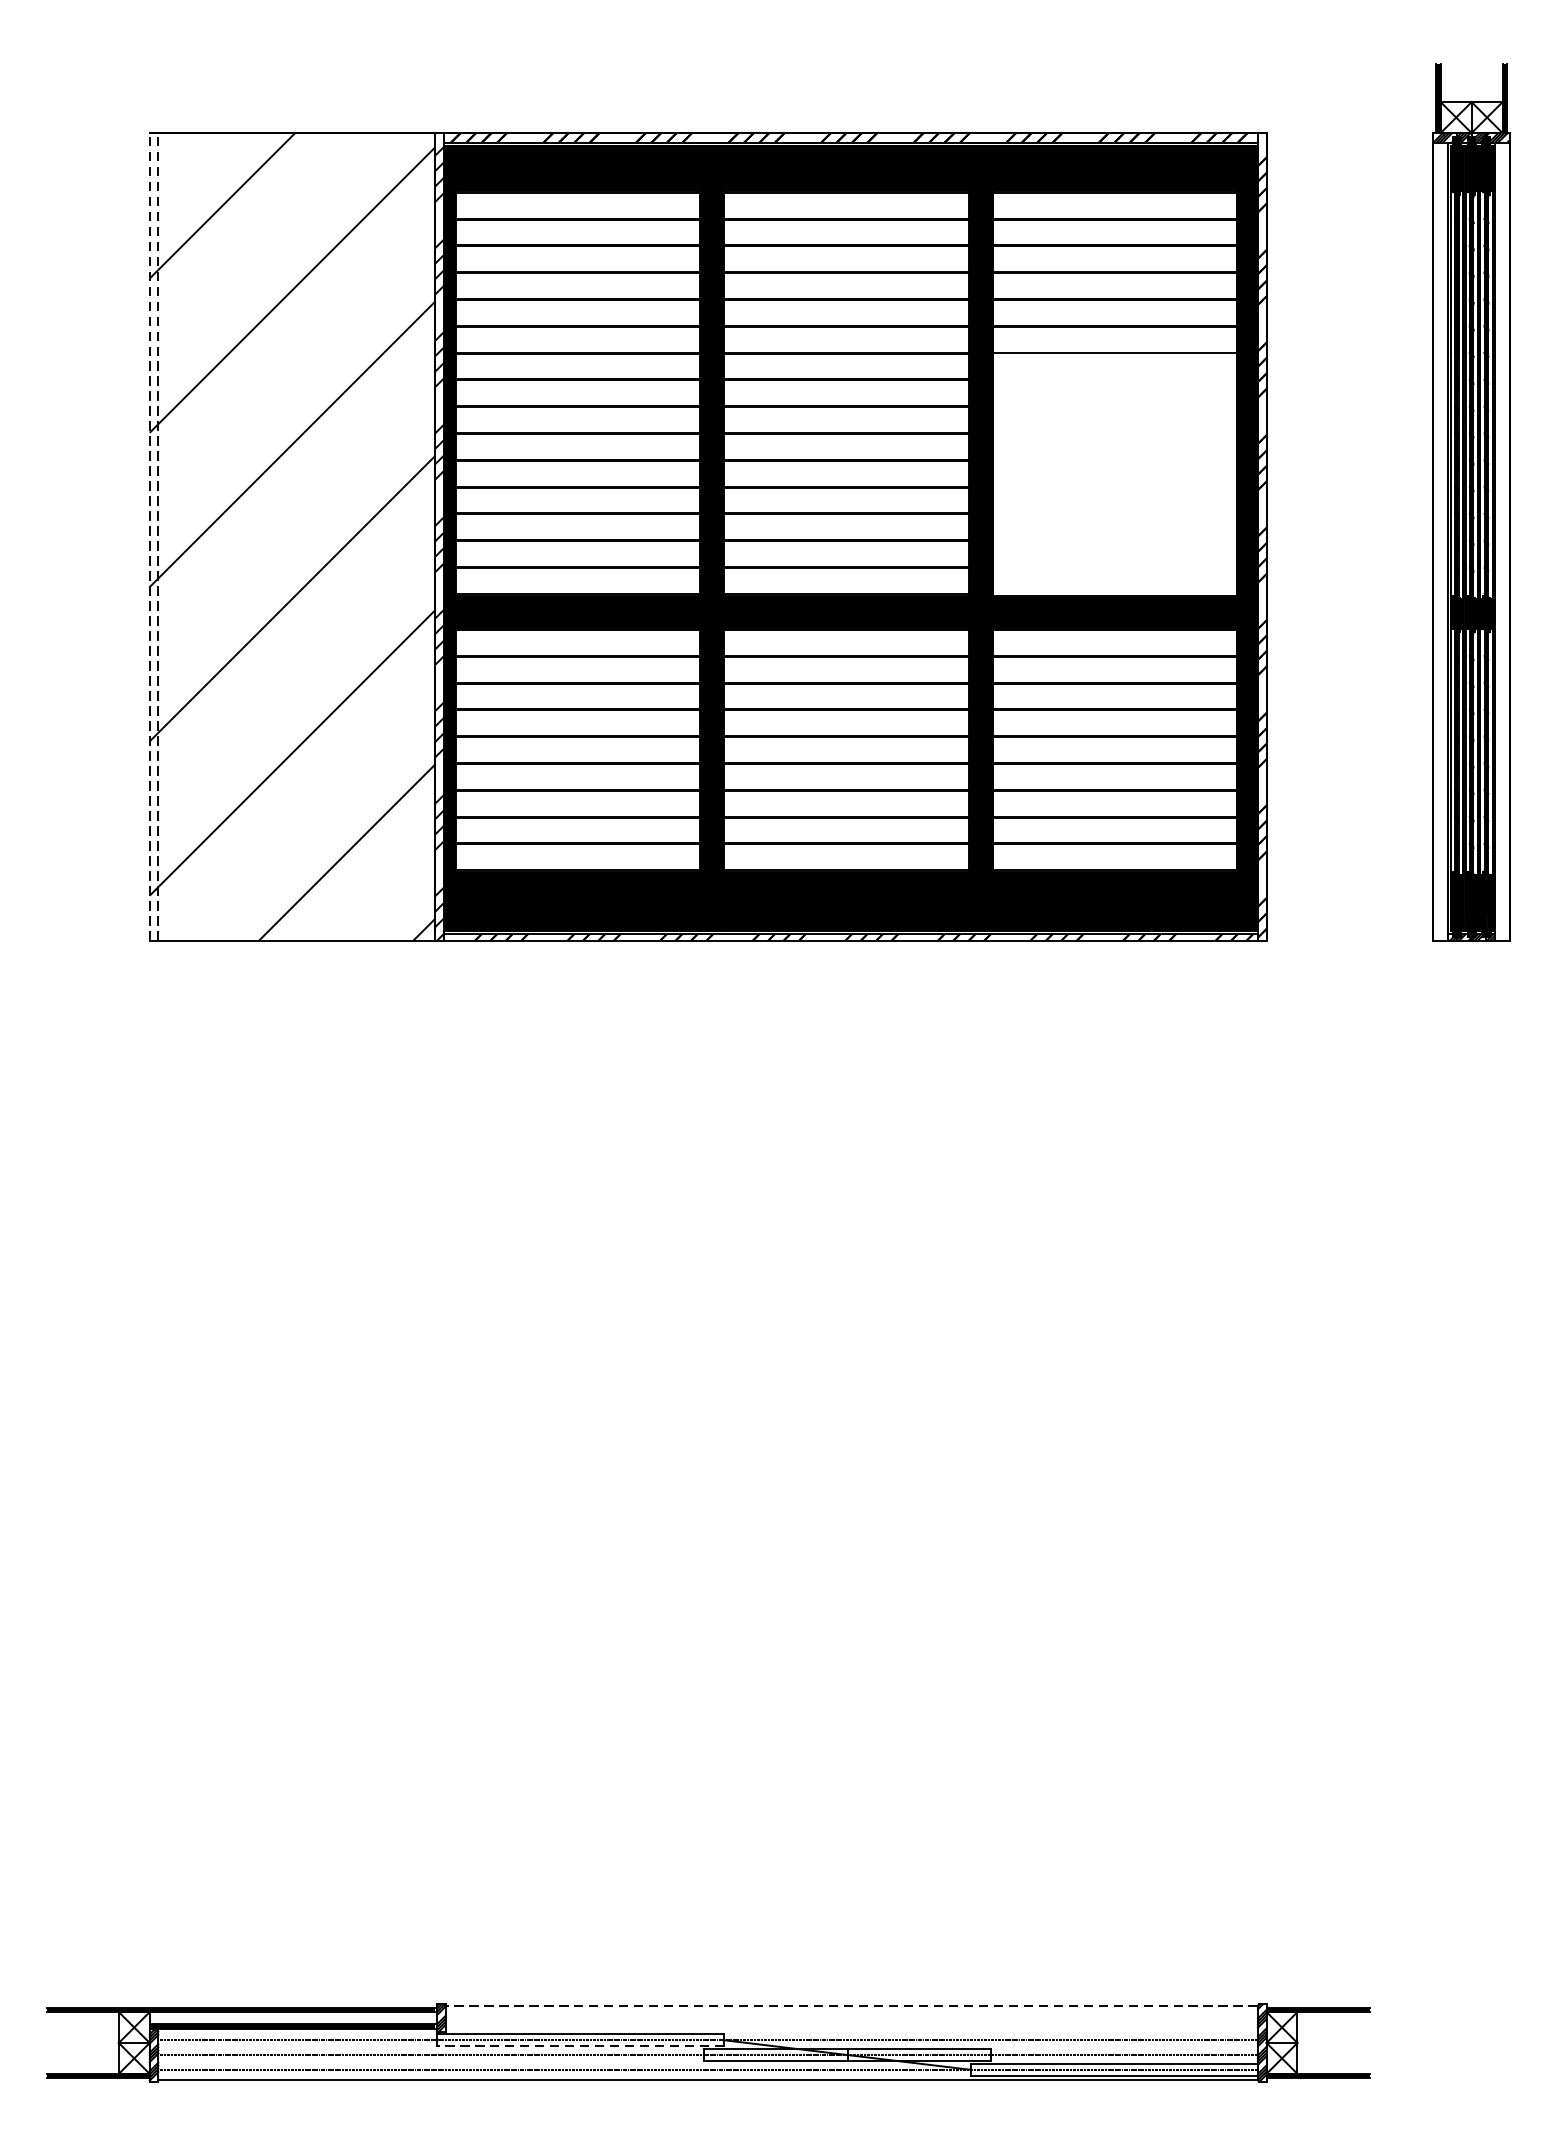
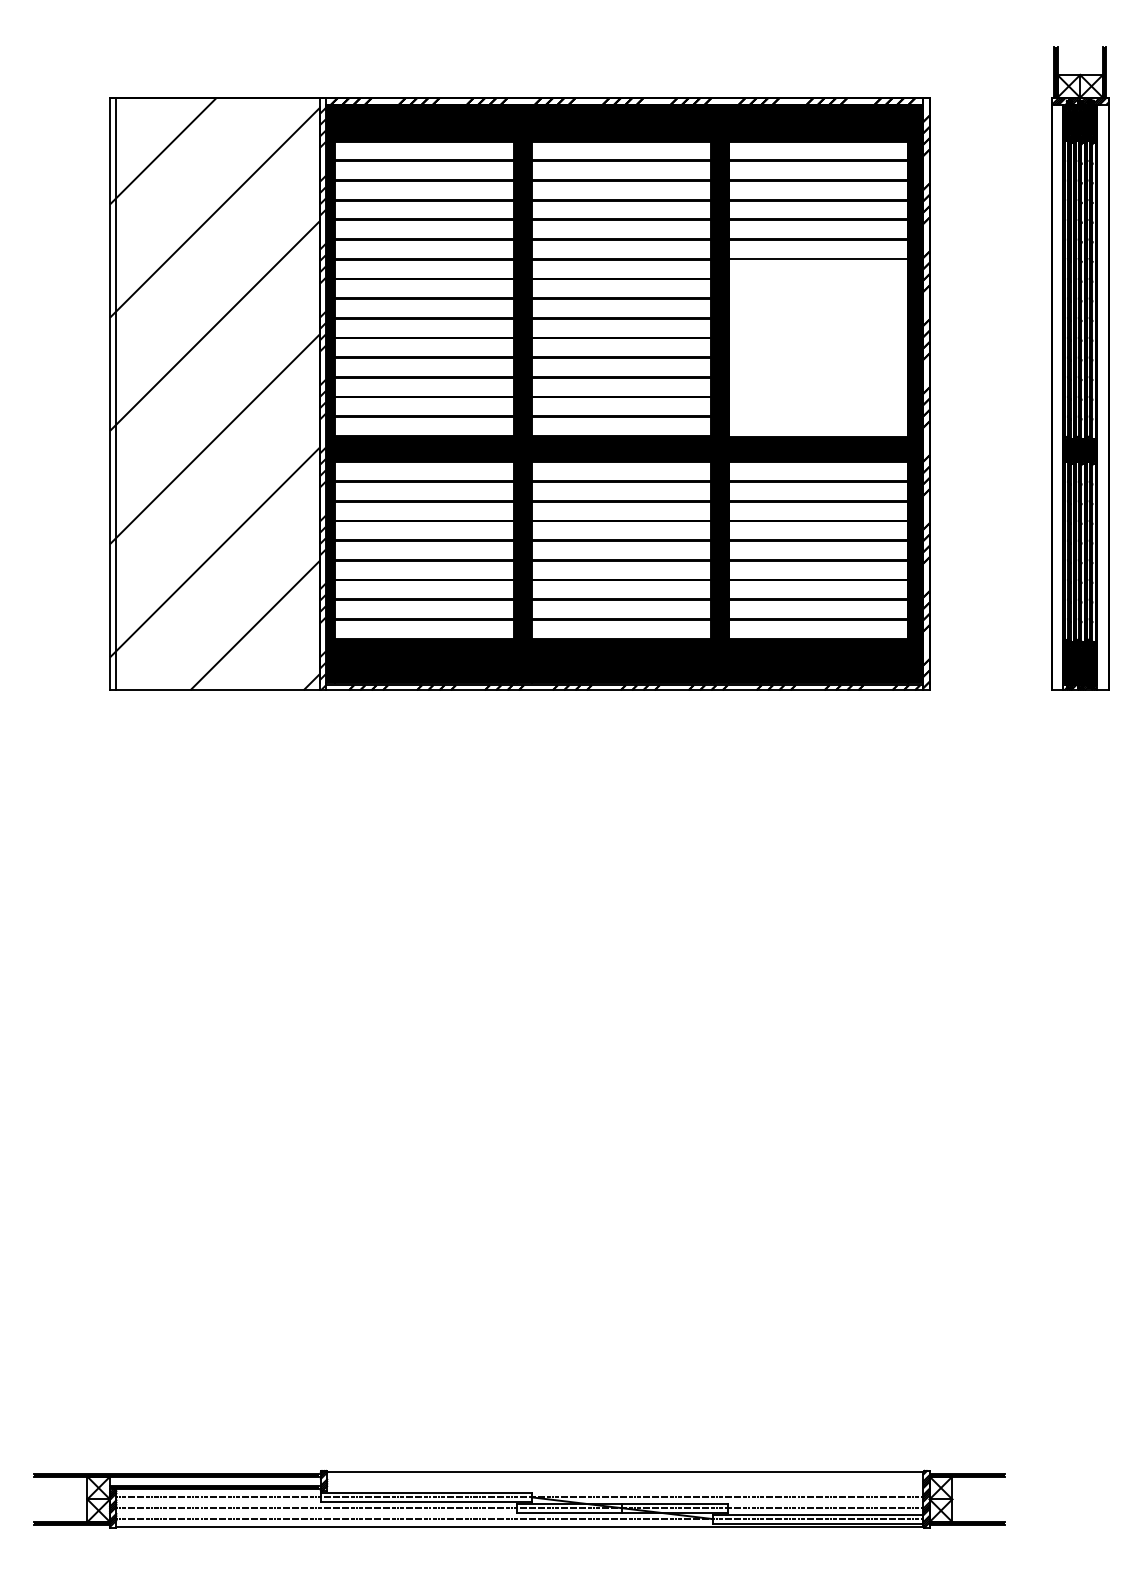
line: (150, 536) -> (110, 393), dashed -> solid
line: (158, 536) -> (116, 393), dashed -> solid
line: (850, 2006) -> (624, 1472), dashed -> solid
line: (579, 2045) -> (425, 1501), dashed -> solid

